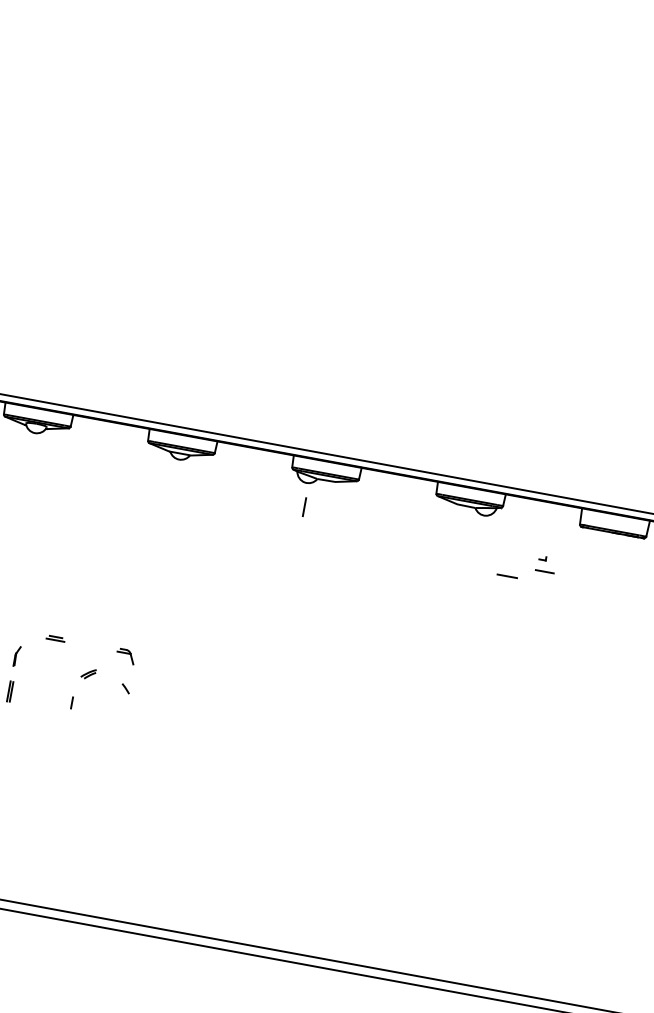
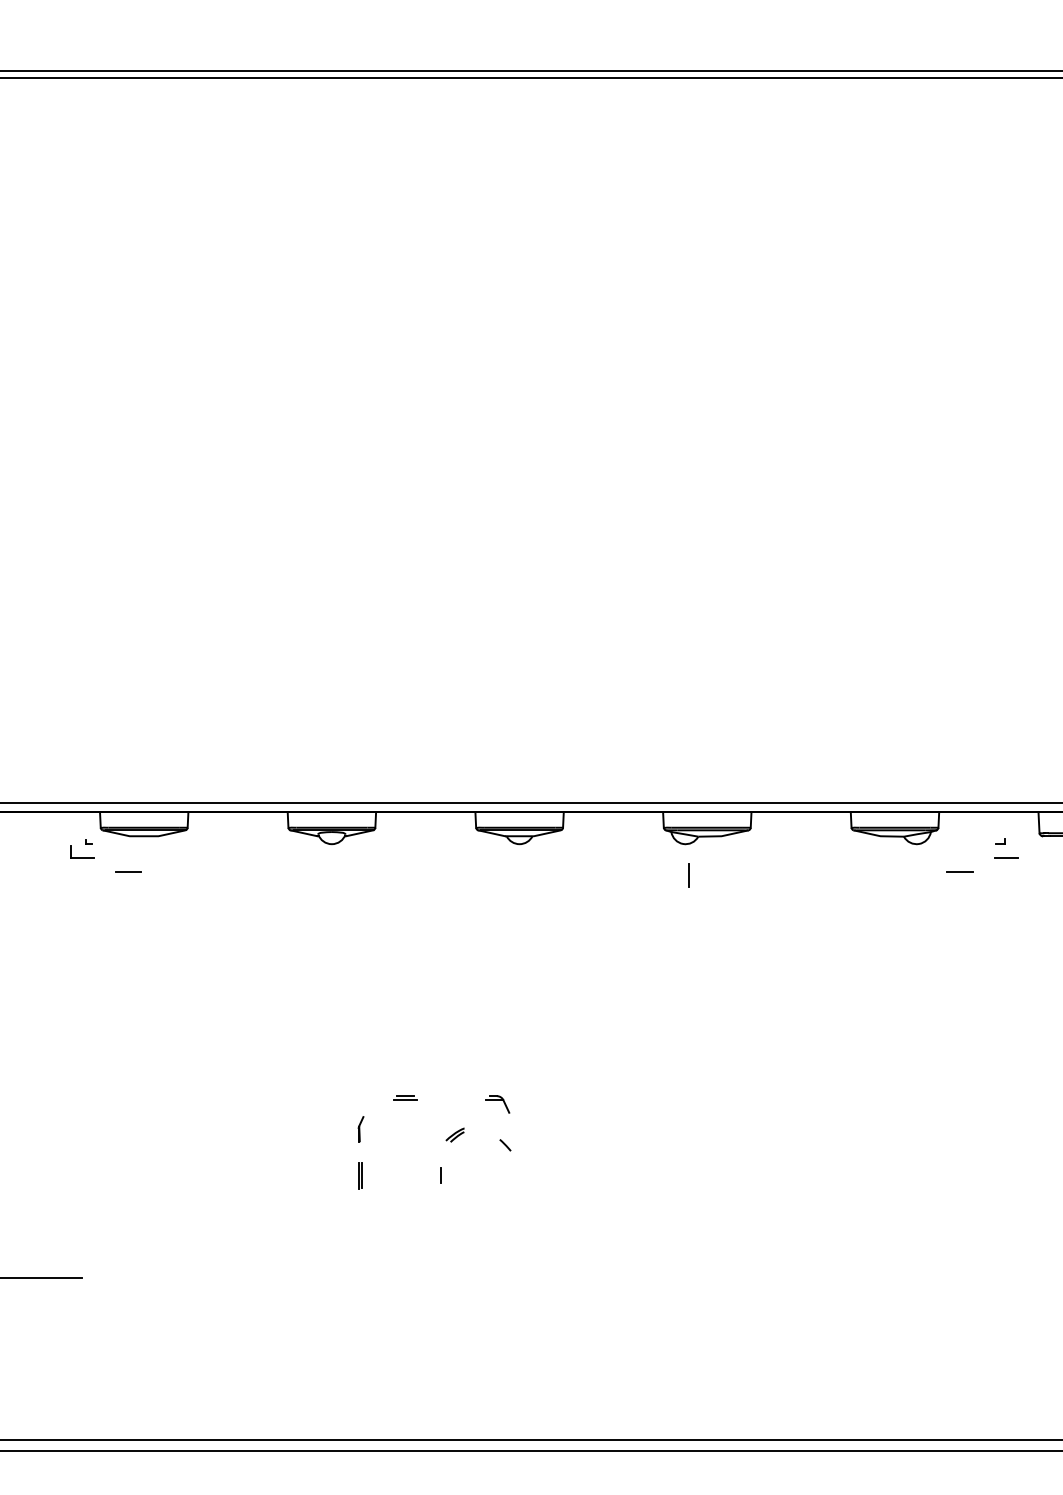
part: (535, 569) -> (994, 857), moved

